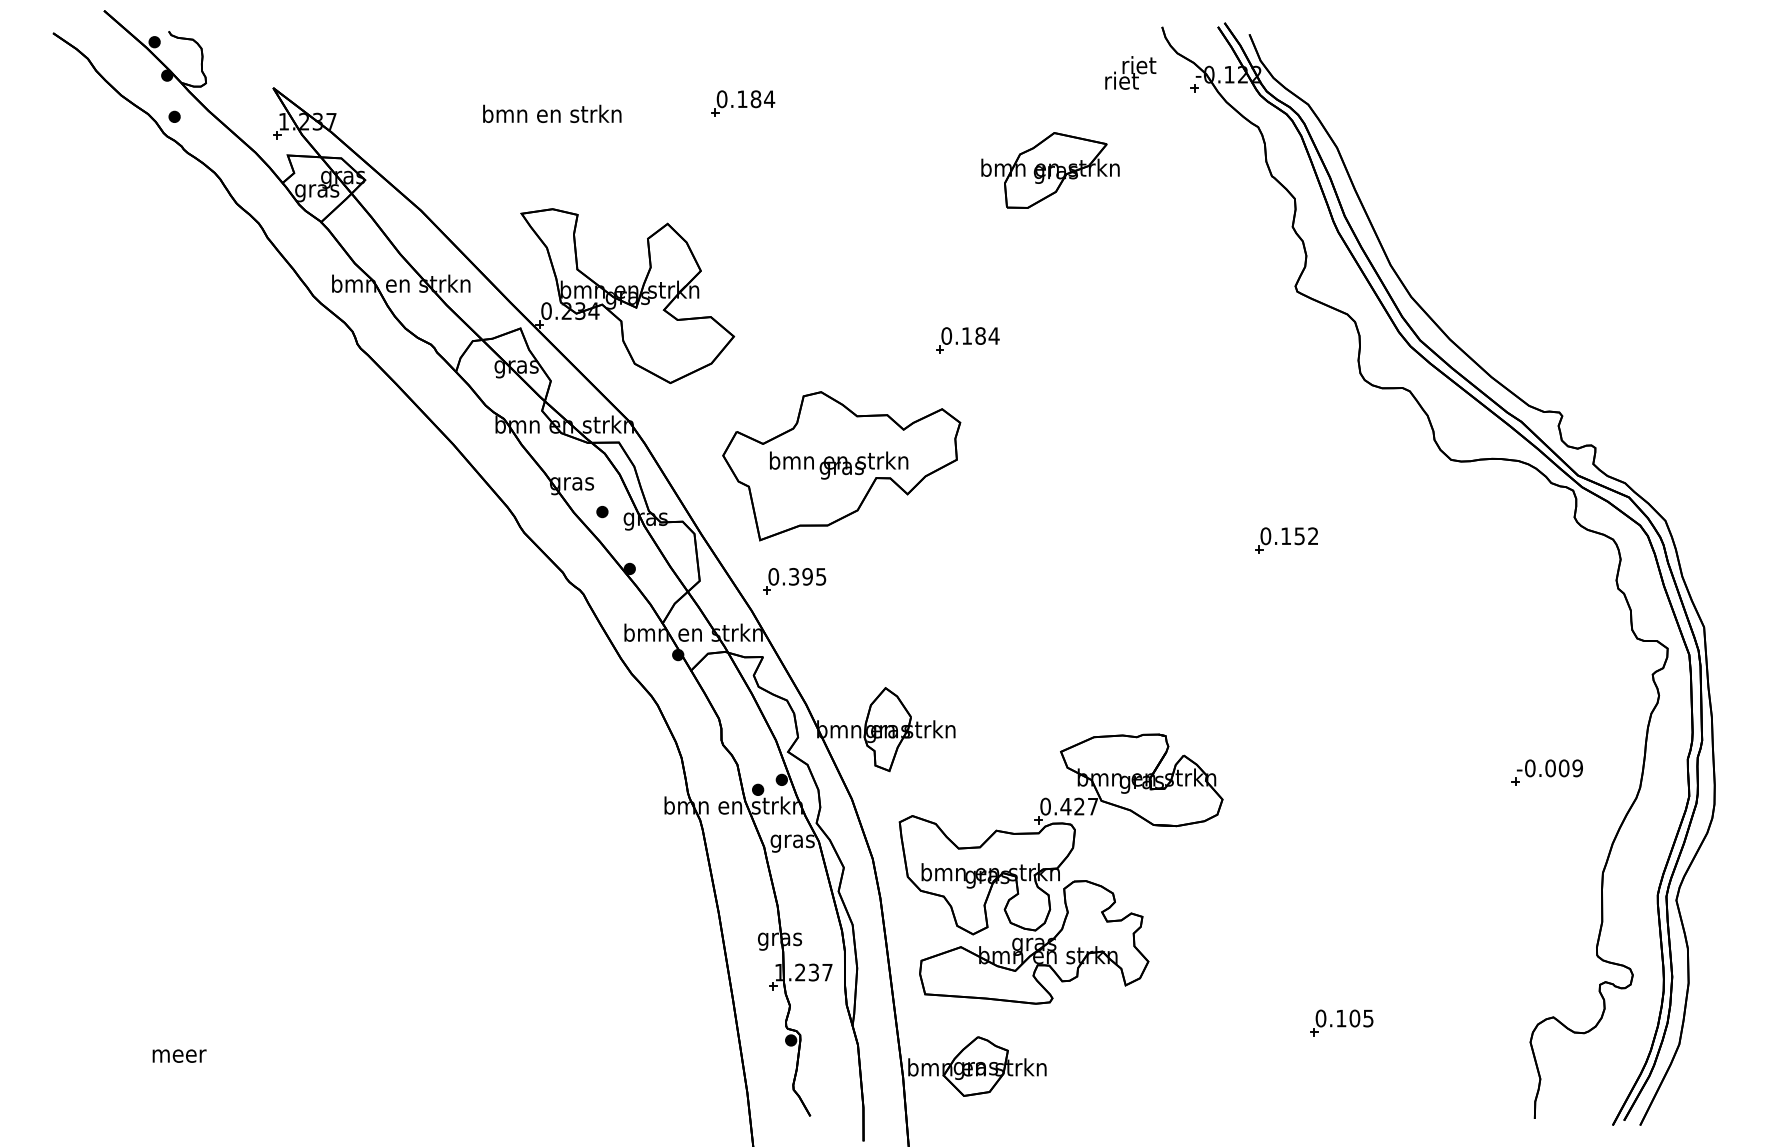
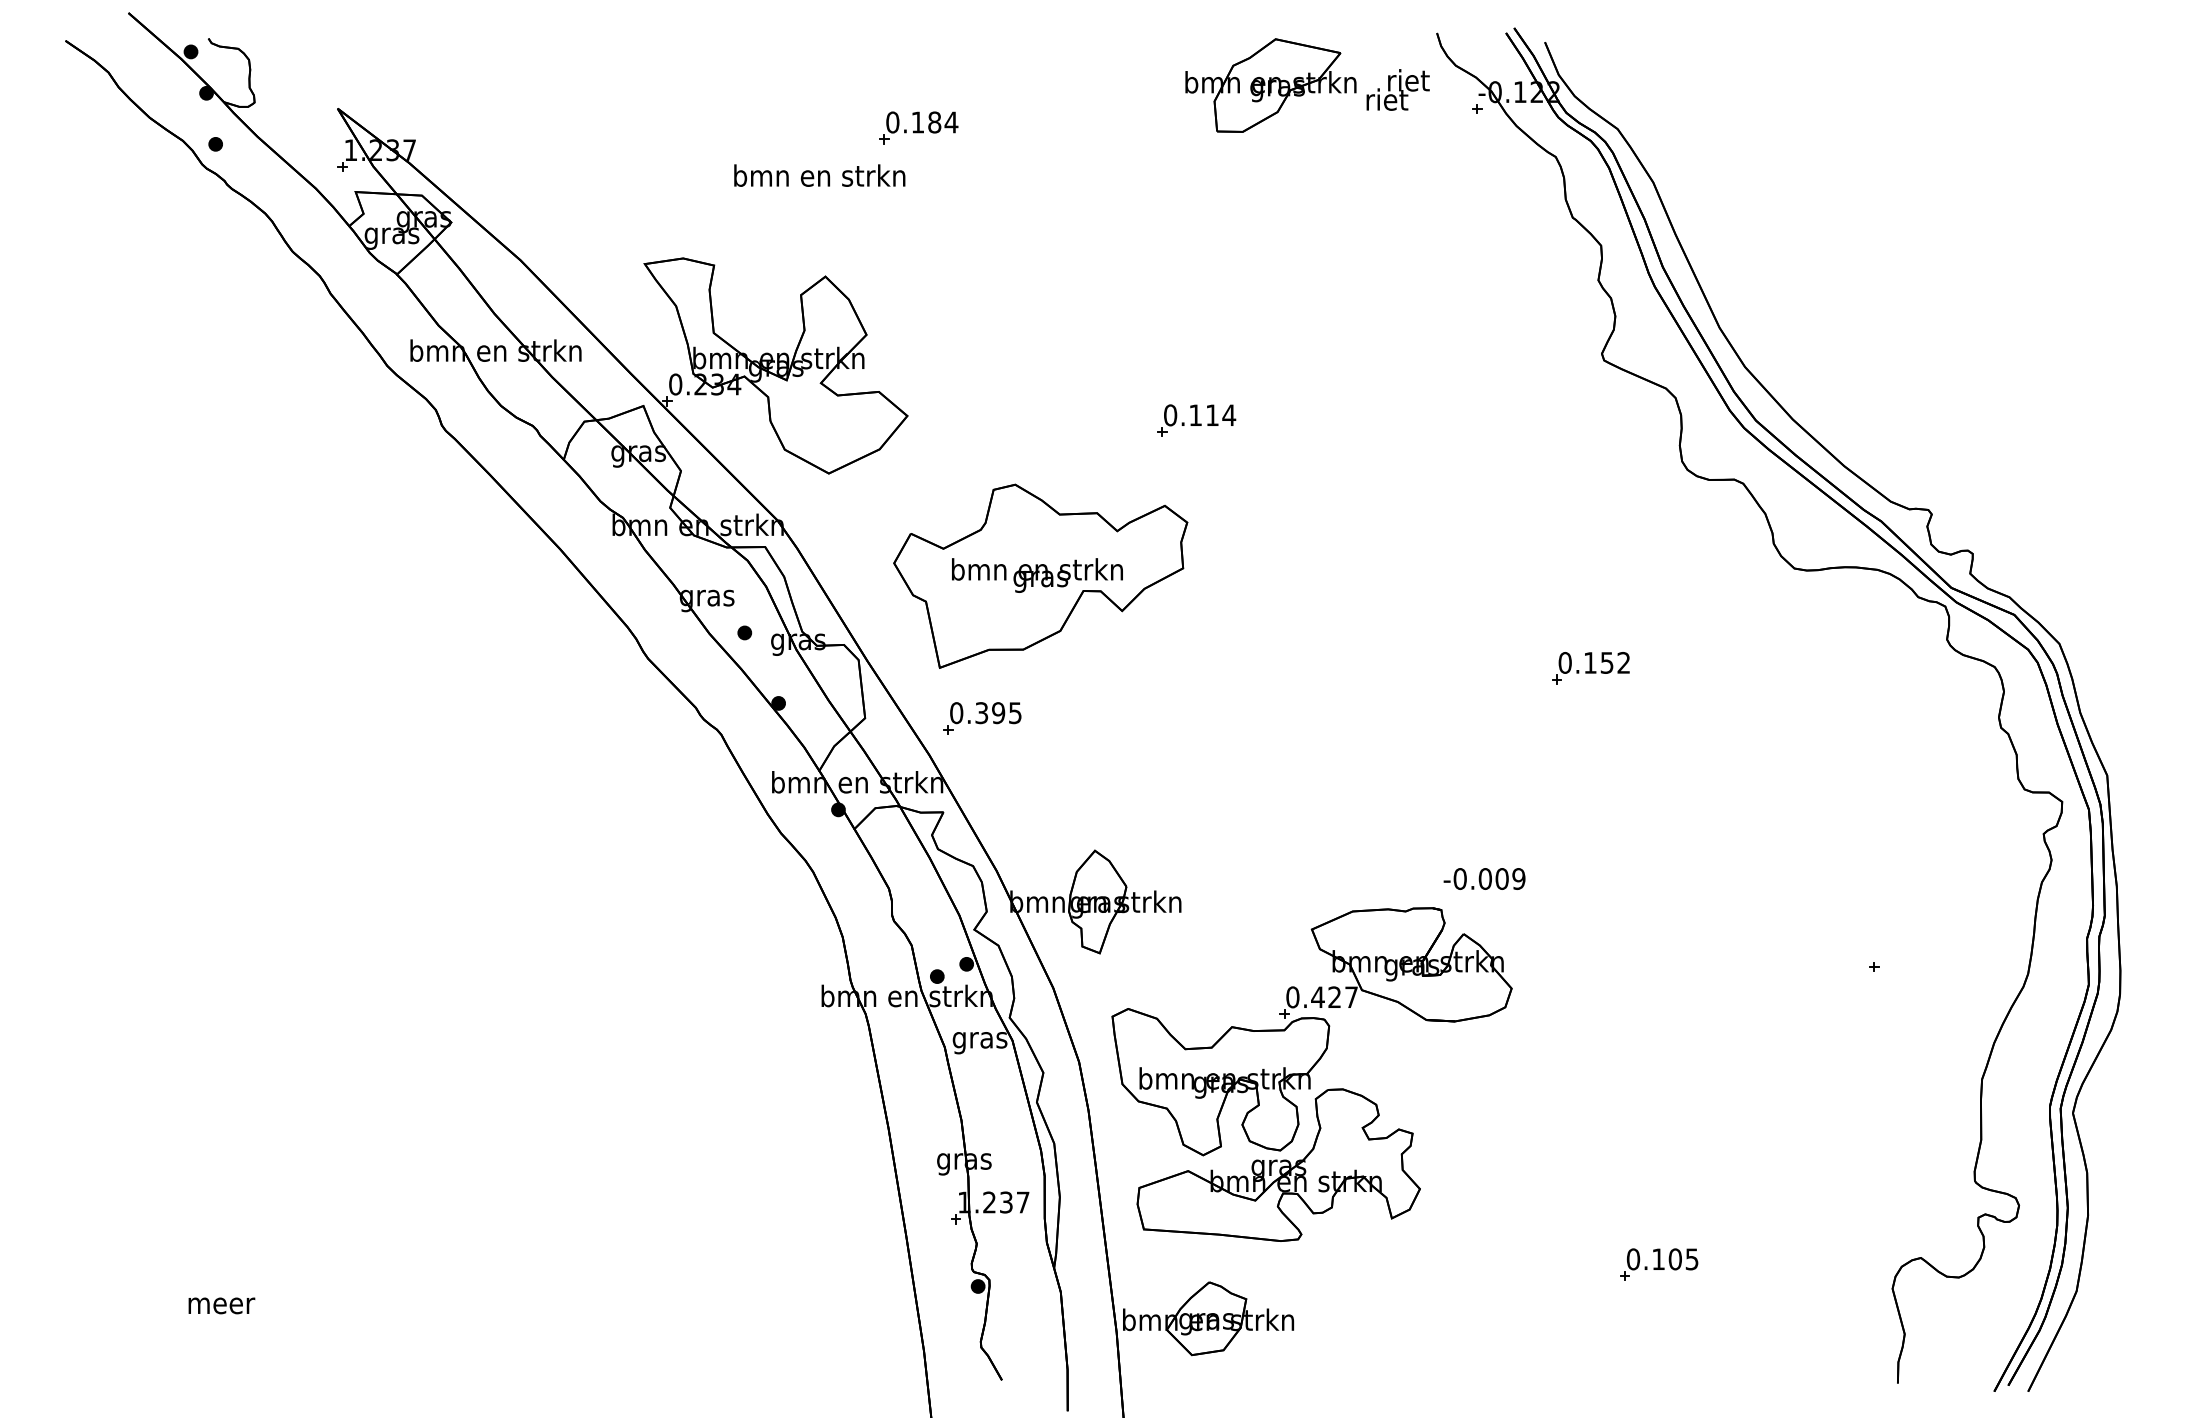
text: (552, 113) -> (819, 175), moved
part: (1050, 170) -> (1270, 85), moved
text: (980, 336) -> (1212, 415), 0.184 -> 0.114
text: (1549, 767) -> (1484, 878), moved

